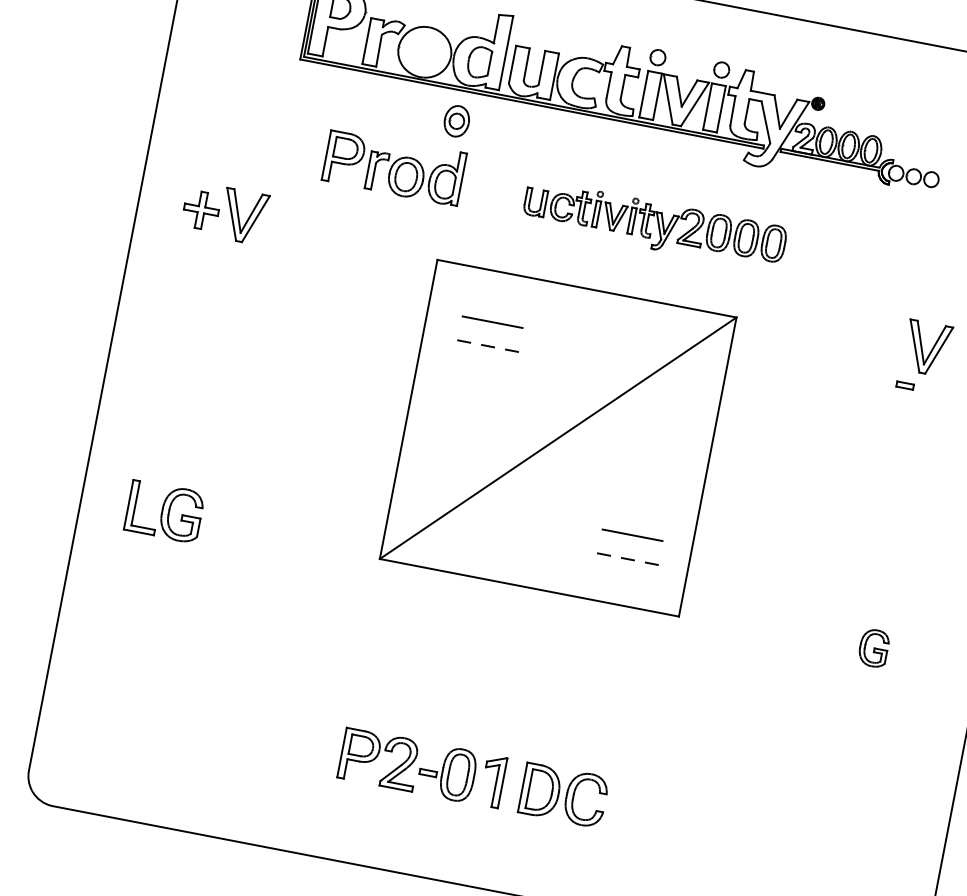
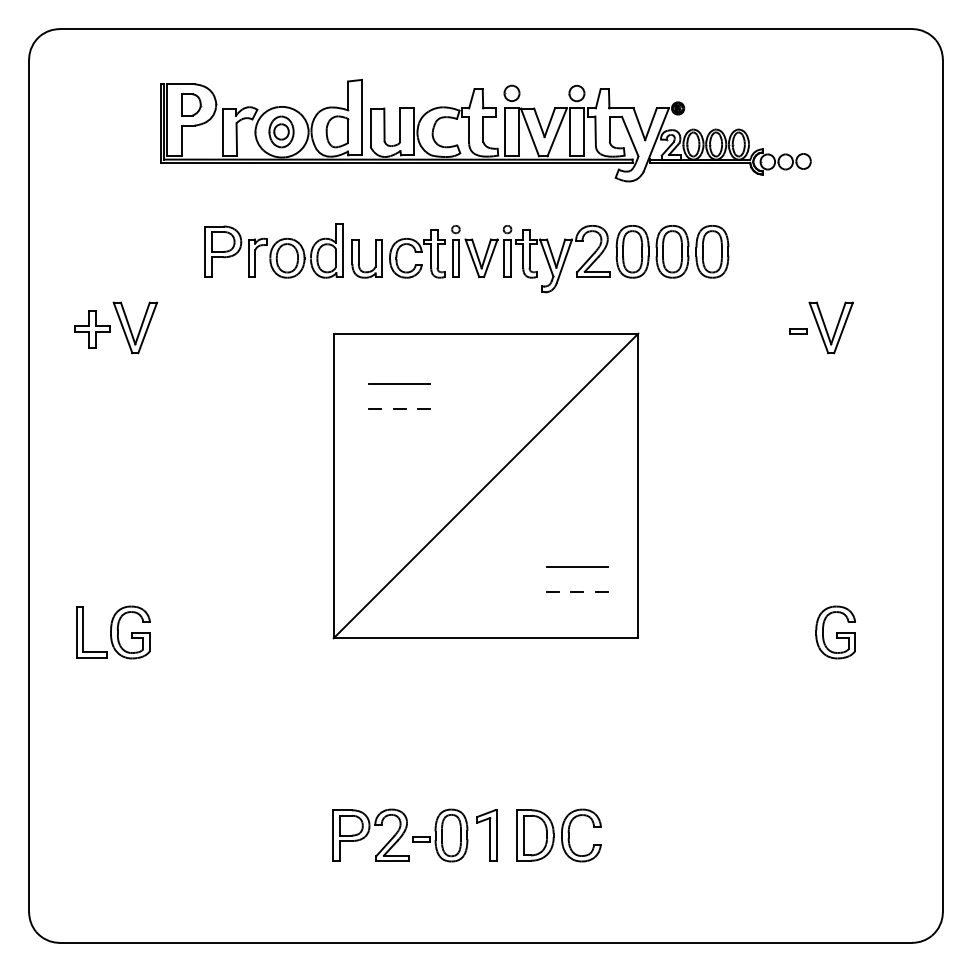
part: (456, 120) -> (281, 131), moved
part: (654, 226) -> (540, 259), size x1.43
part: (904, 385) -> (798, 331), moved
part: (873, 648) -> (835, 632), size x1.43

